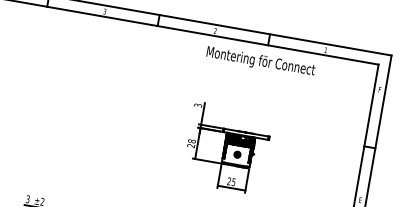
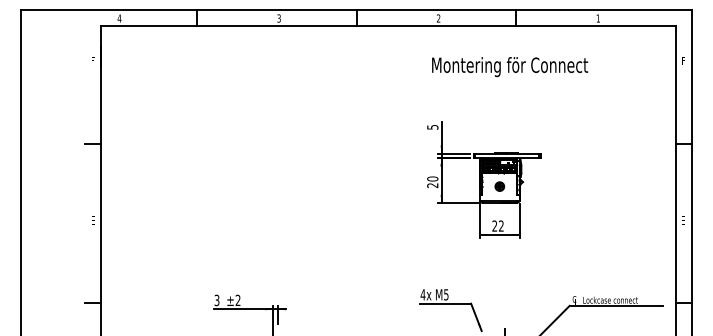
text: (261, 62) -> (510, 67), moved
text: (198, 105) -> (432, 127), 3 -> 5
text: (191, 140) -> (432, 178), 28 -> 20
text: (233, 181) -> (501, 225), 25 -> 22

